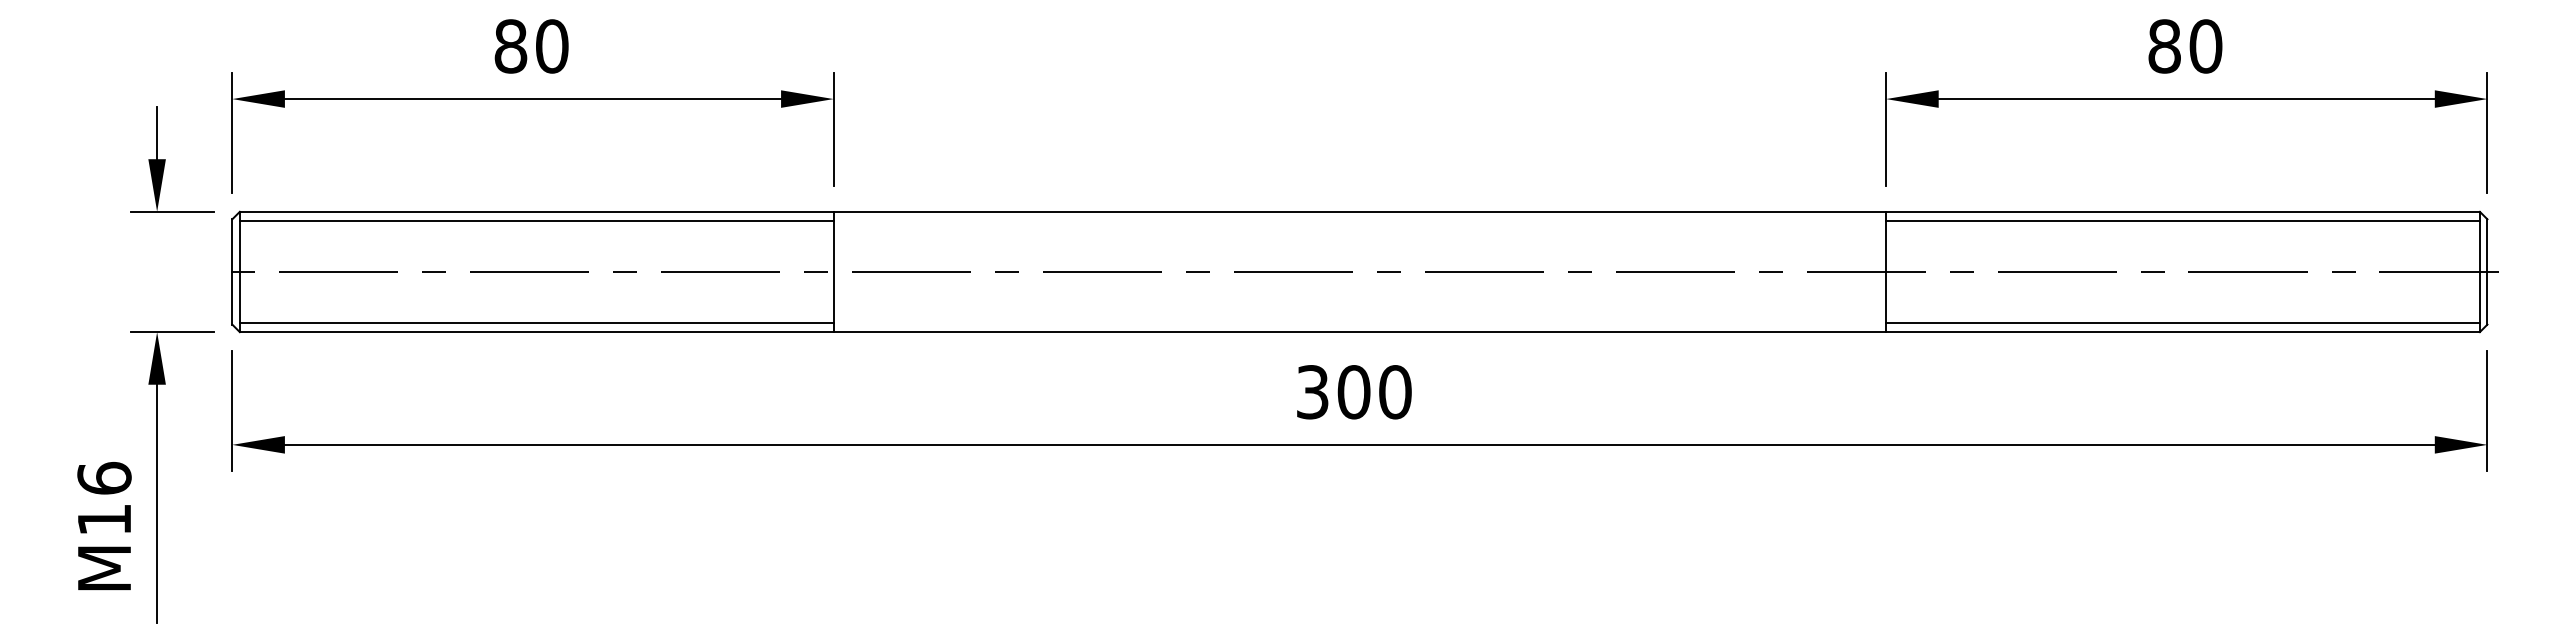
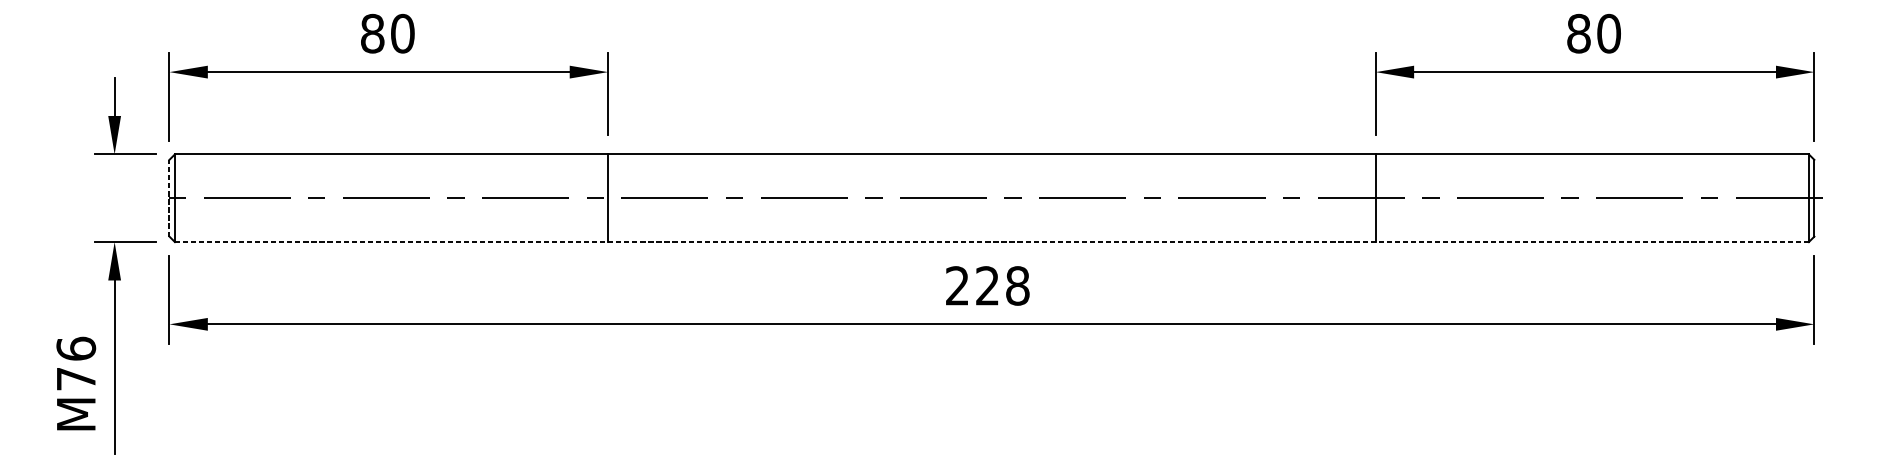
line: (536, 220) -> (391, 160), removed
line: (2182, 220) -> (1591, 160), removed
line: (232, 271) -> (169, 197), solid -> dashed
line: (536, 323) -> (391, 235), removed
line: (2182, 323) -> (1591, 235), removed
line: (1359, 332) -> (991, 242), solid -> dashed
text: (1354, 392) -> (988, 286), 300 -> 228
text: (104, 519) -> (76, 378), 16 -> 76

